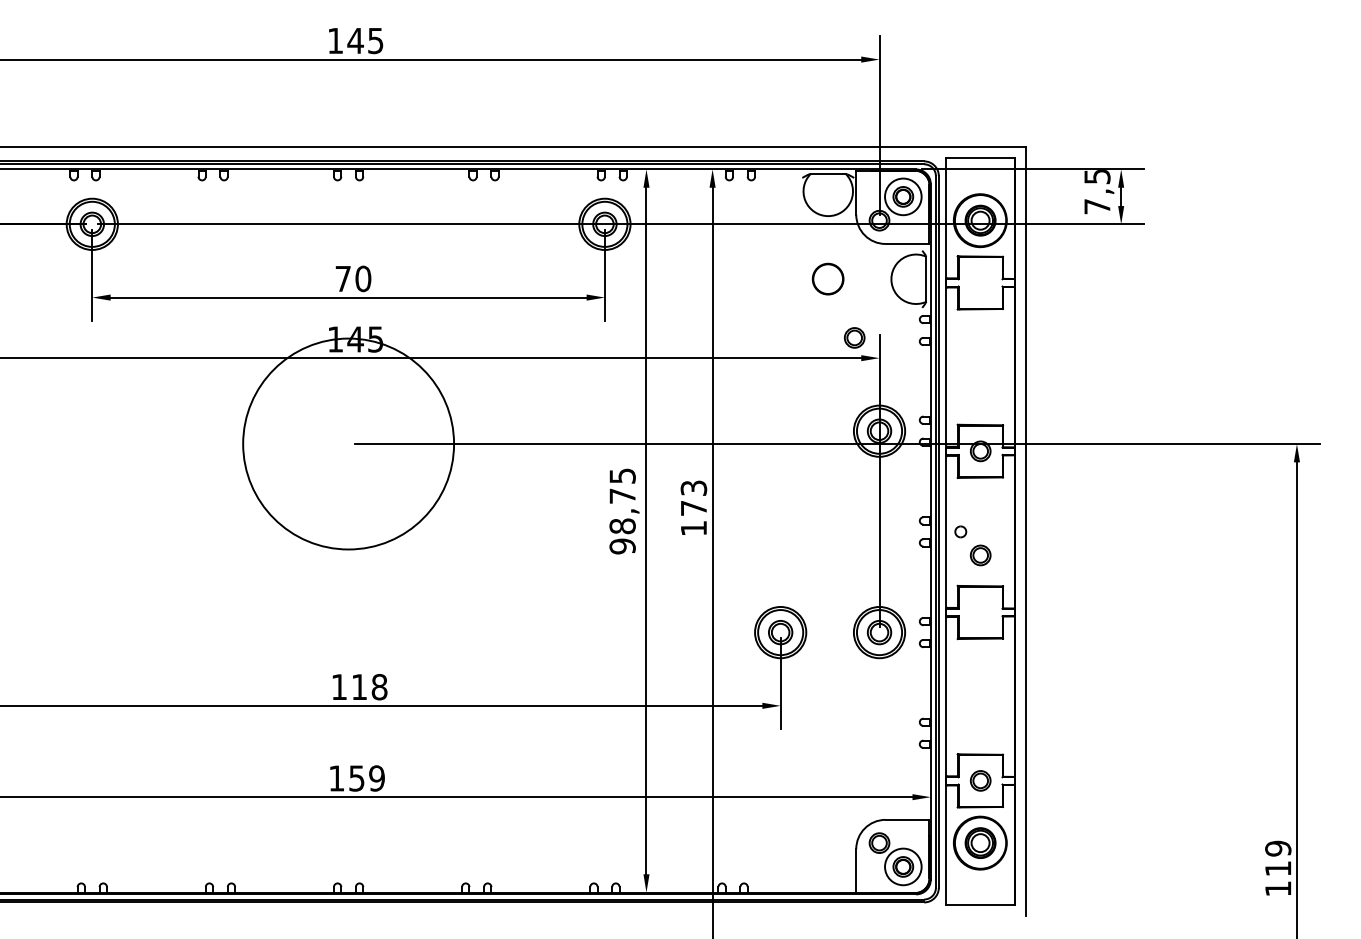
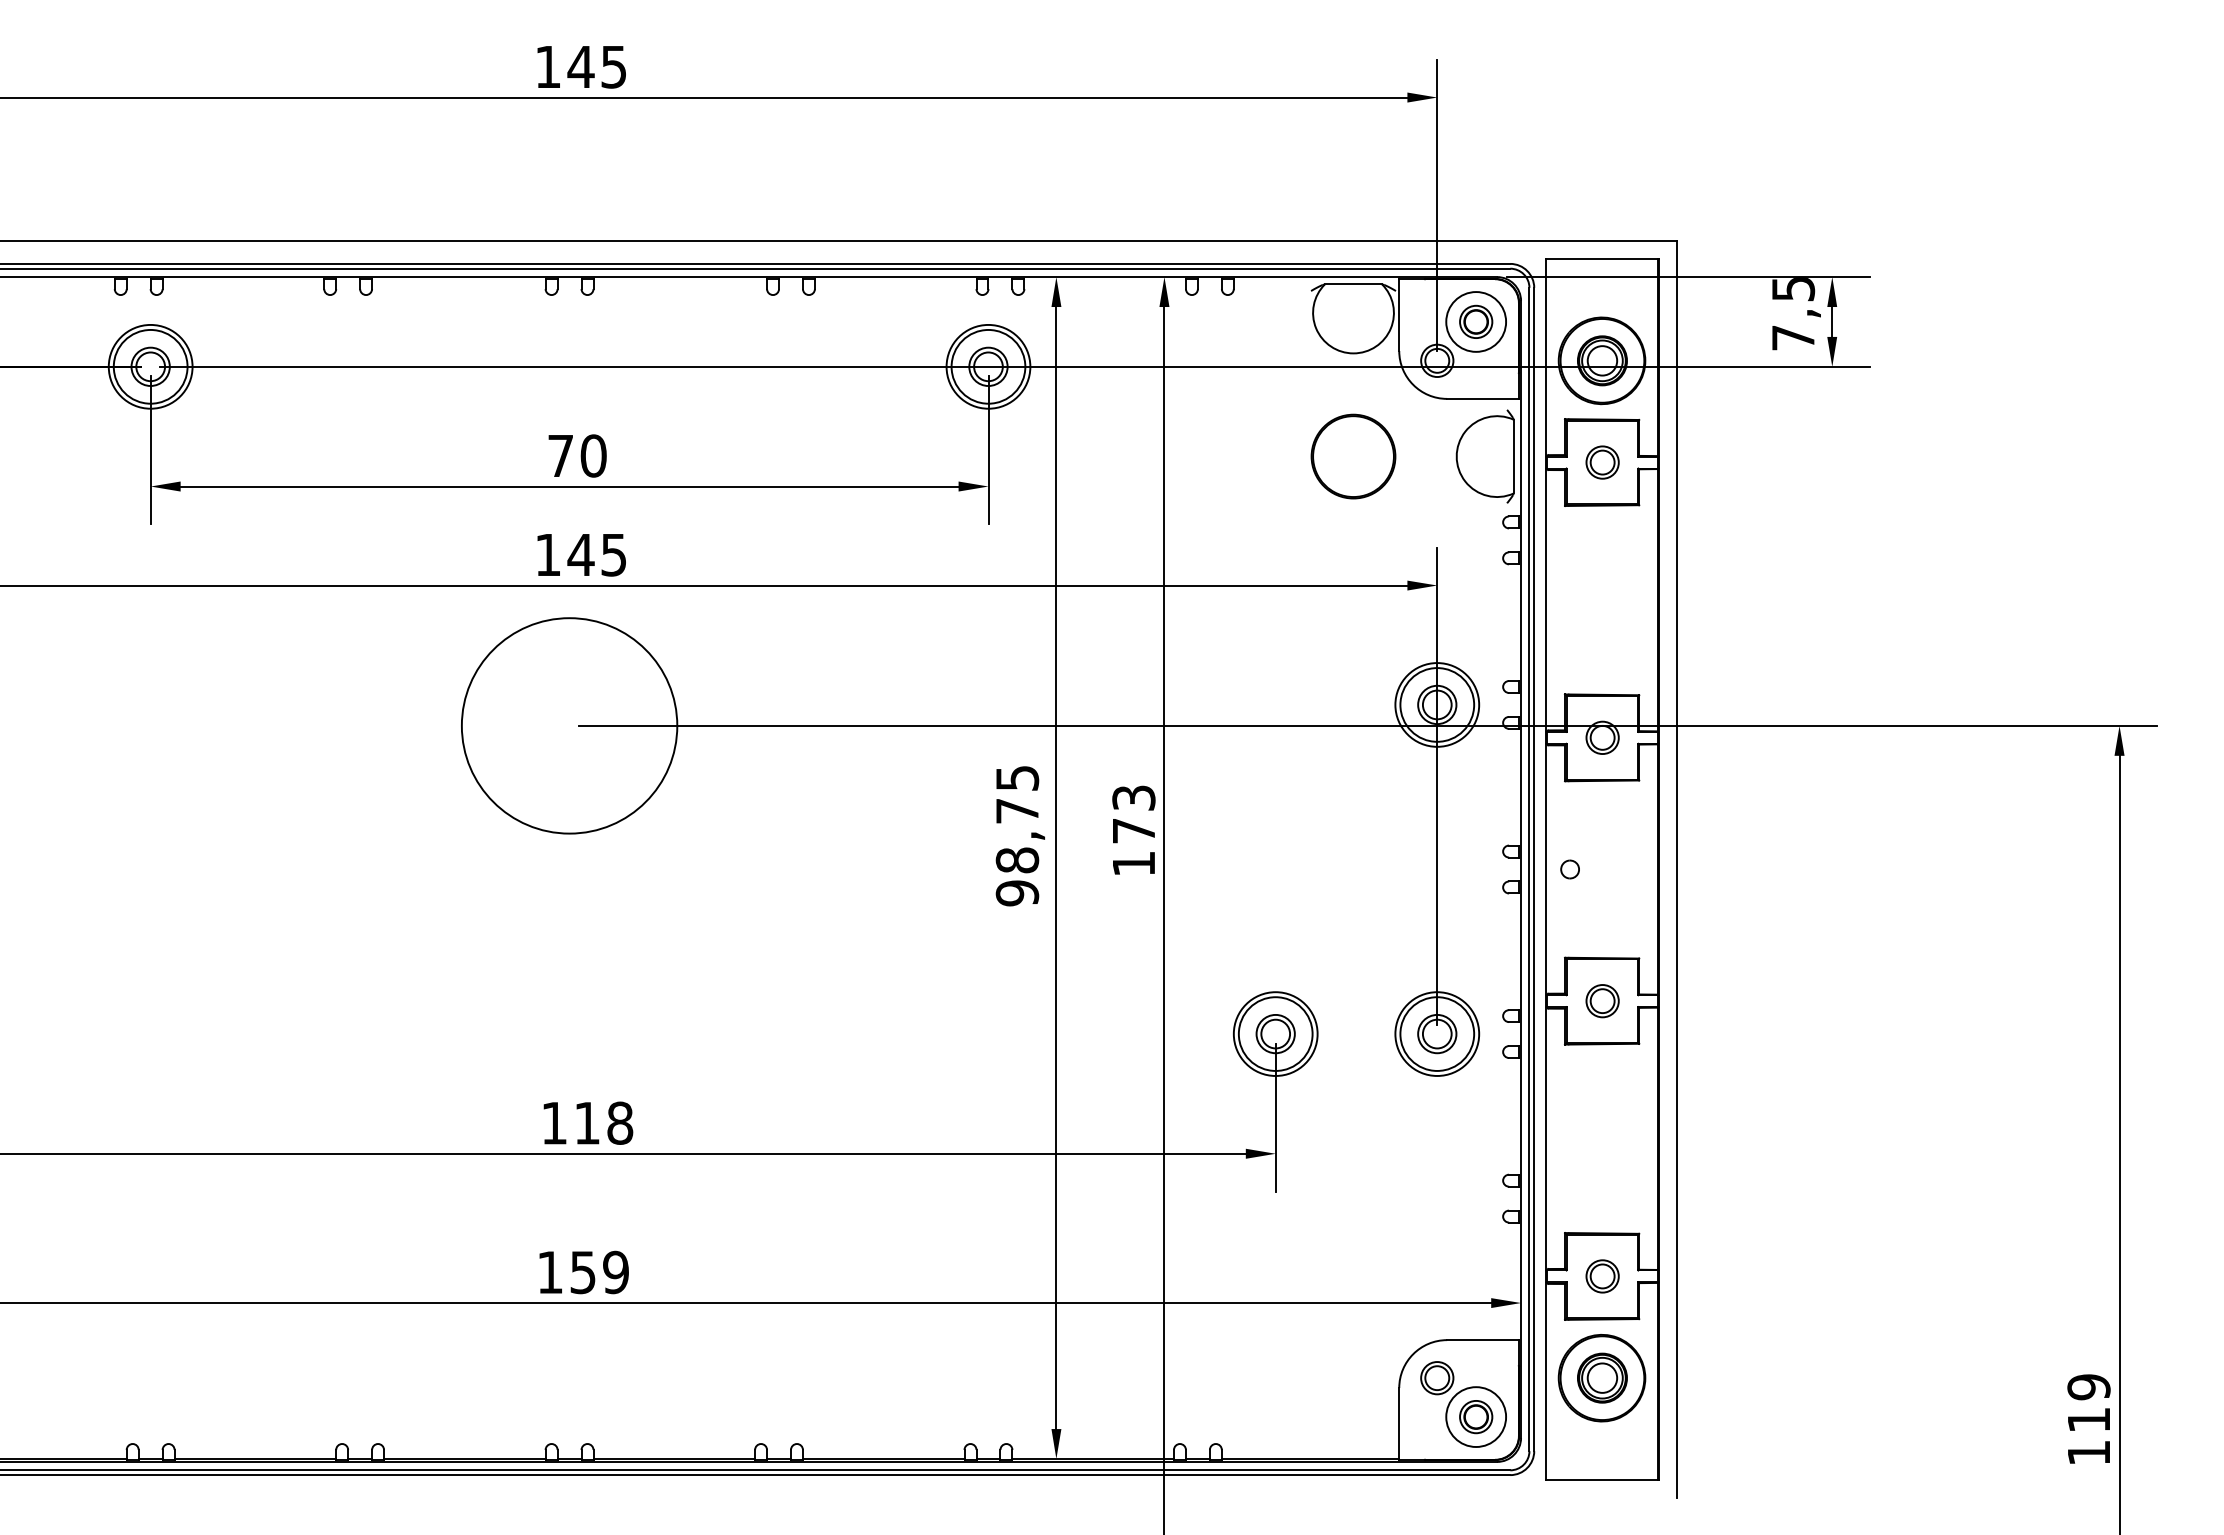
circle: (827, 278) -> (1352, 455), size x1.67
part: (854, 337) -> (1602, 461), moved
circle: (348, 443) -> (569, 725), size x0.62
part: (980, 555) -> (1602, 1001), moved

